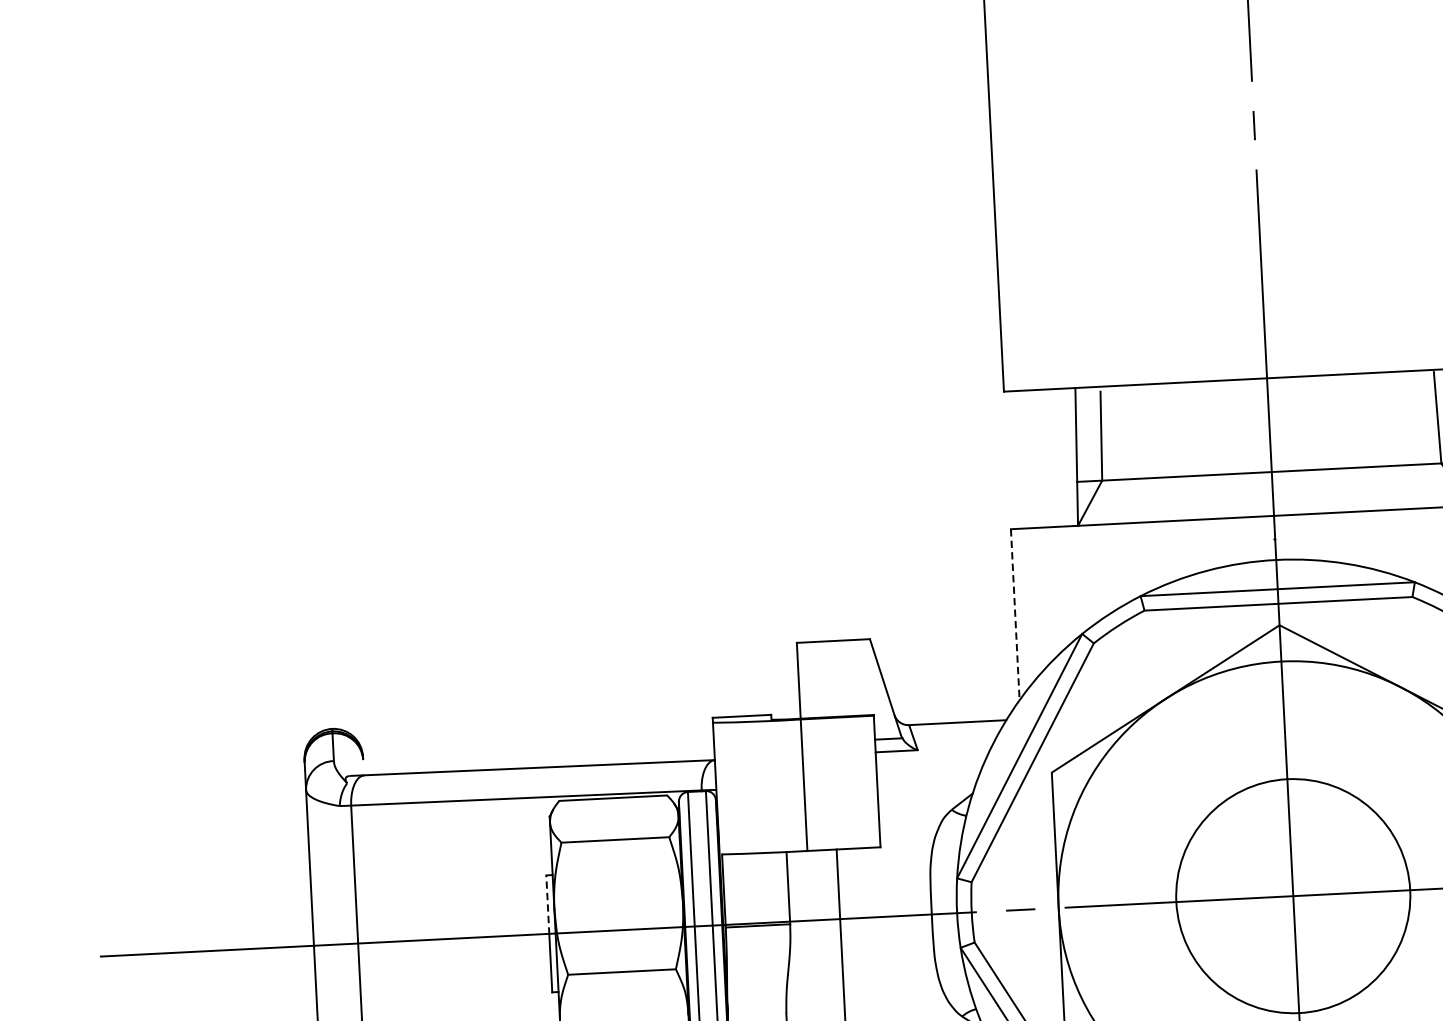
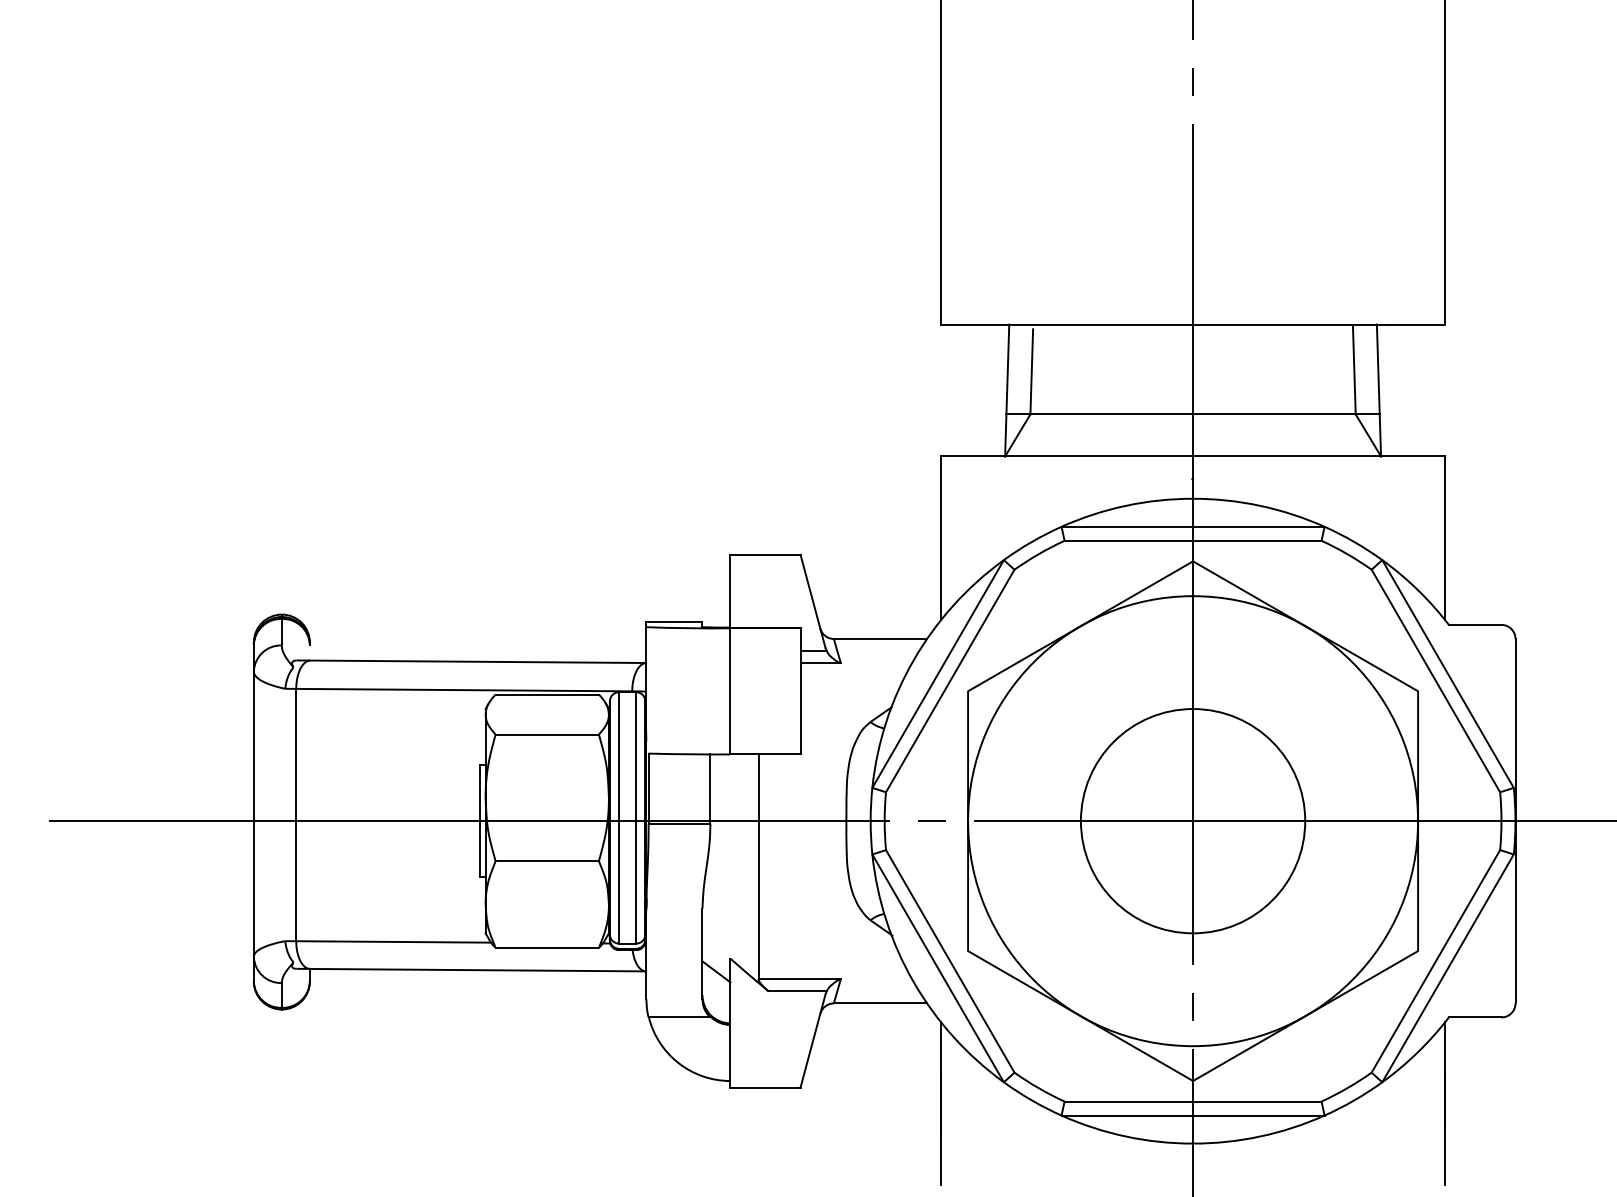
line: (1015, 614) -> (940, 538), dashed -> solid
line: (547, 904) -> (479, 793), dashed -> solid

